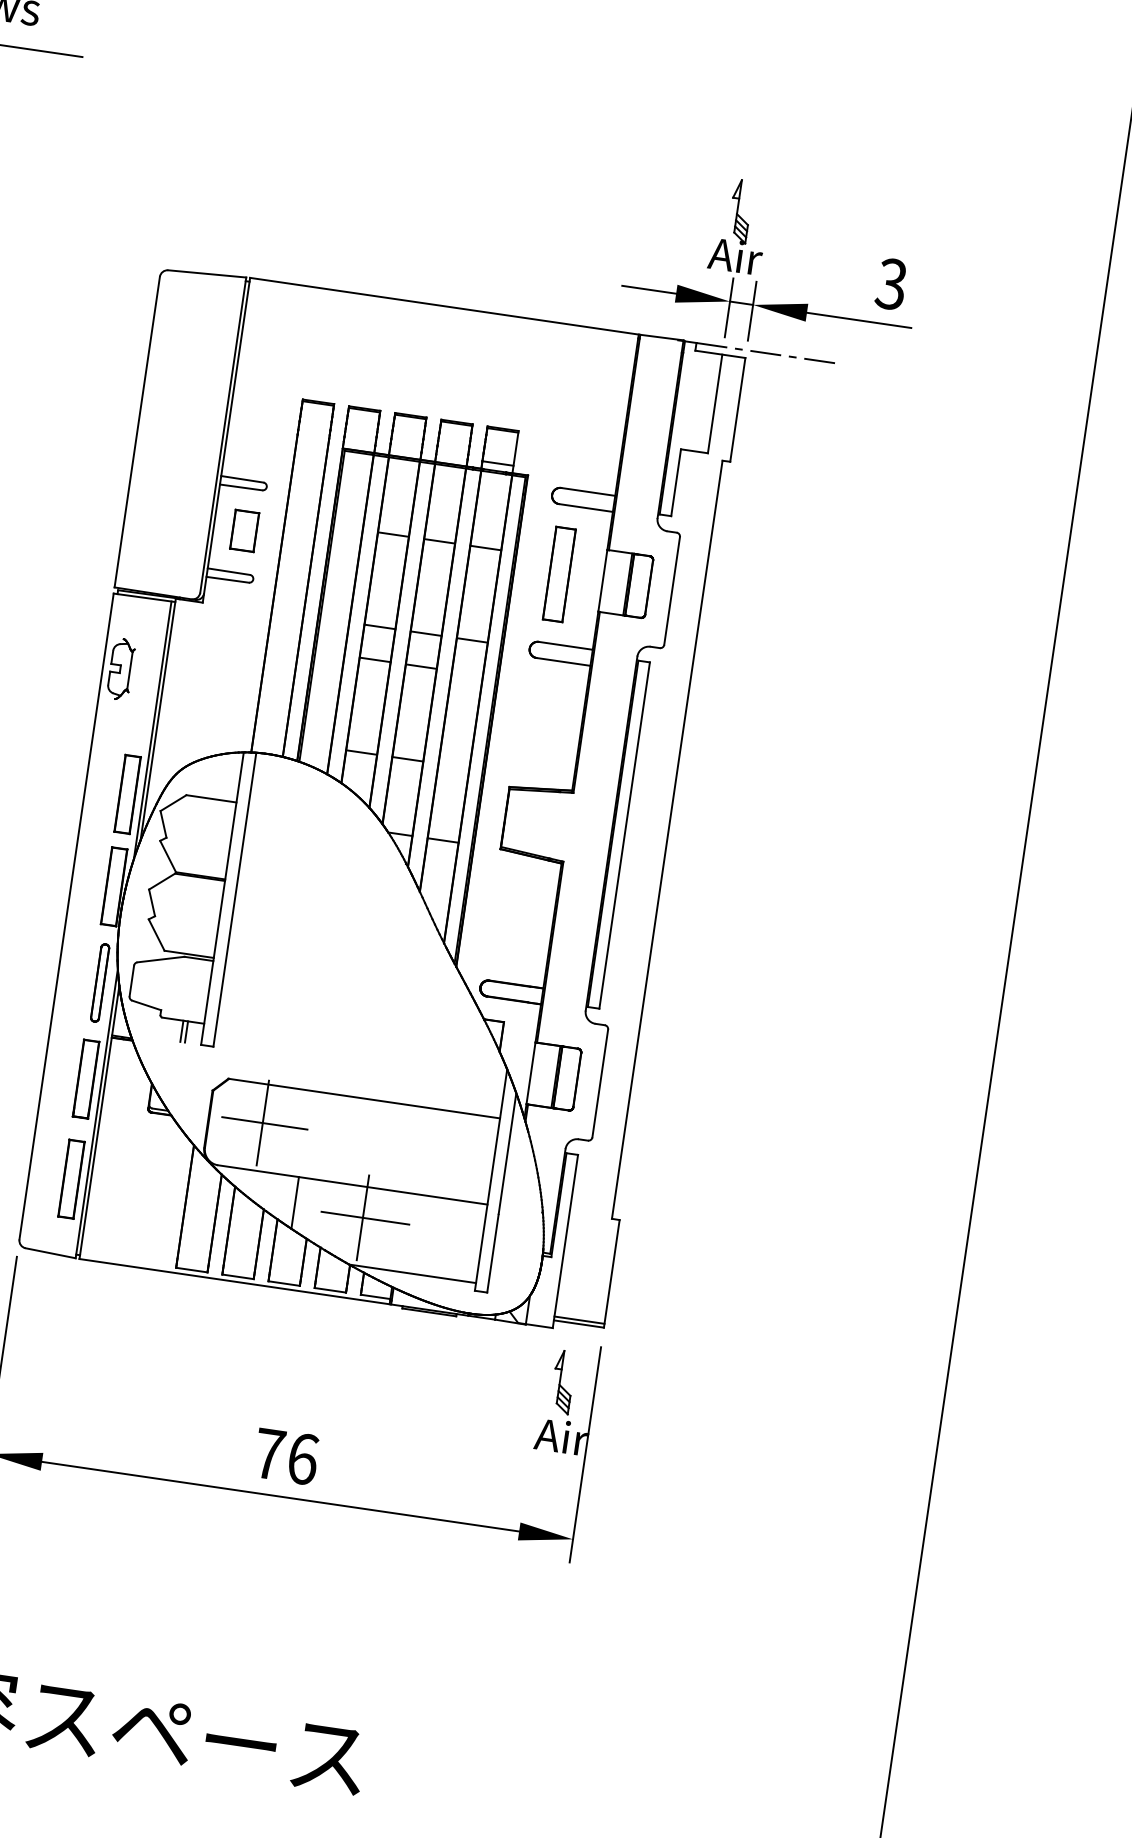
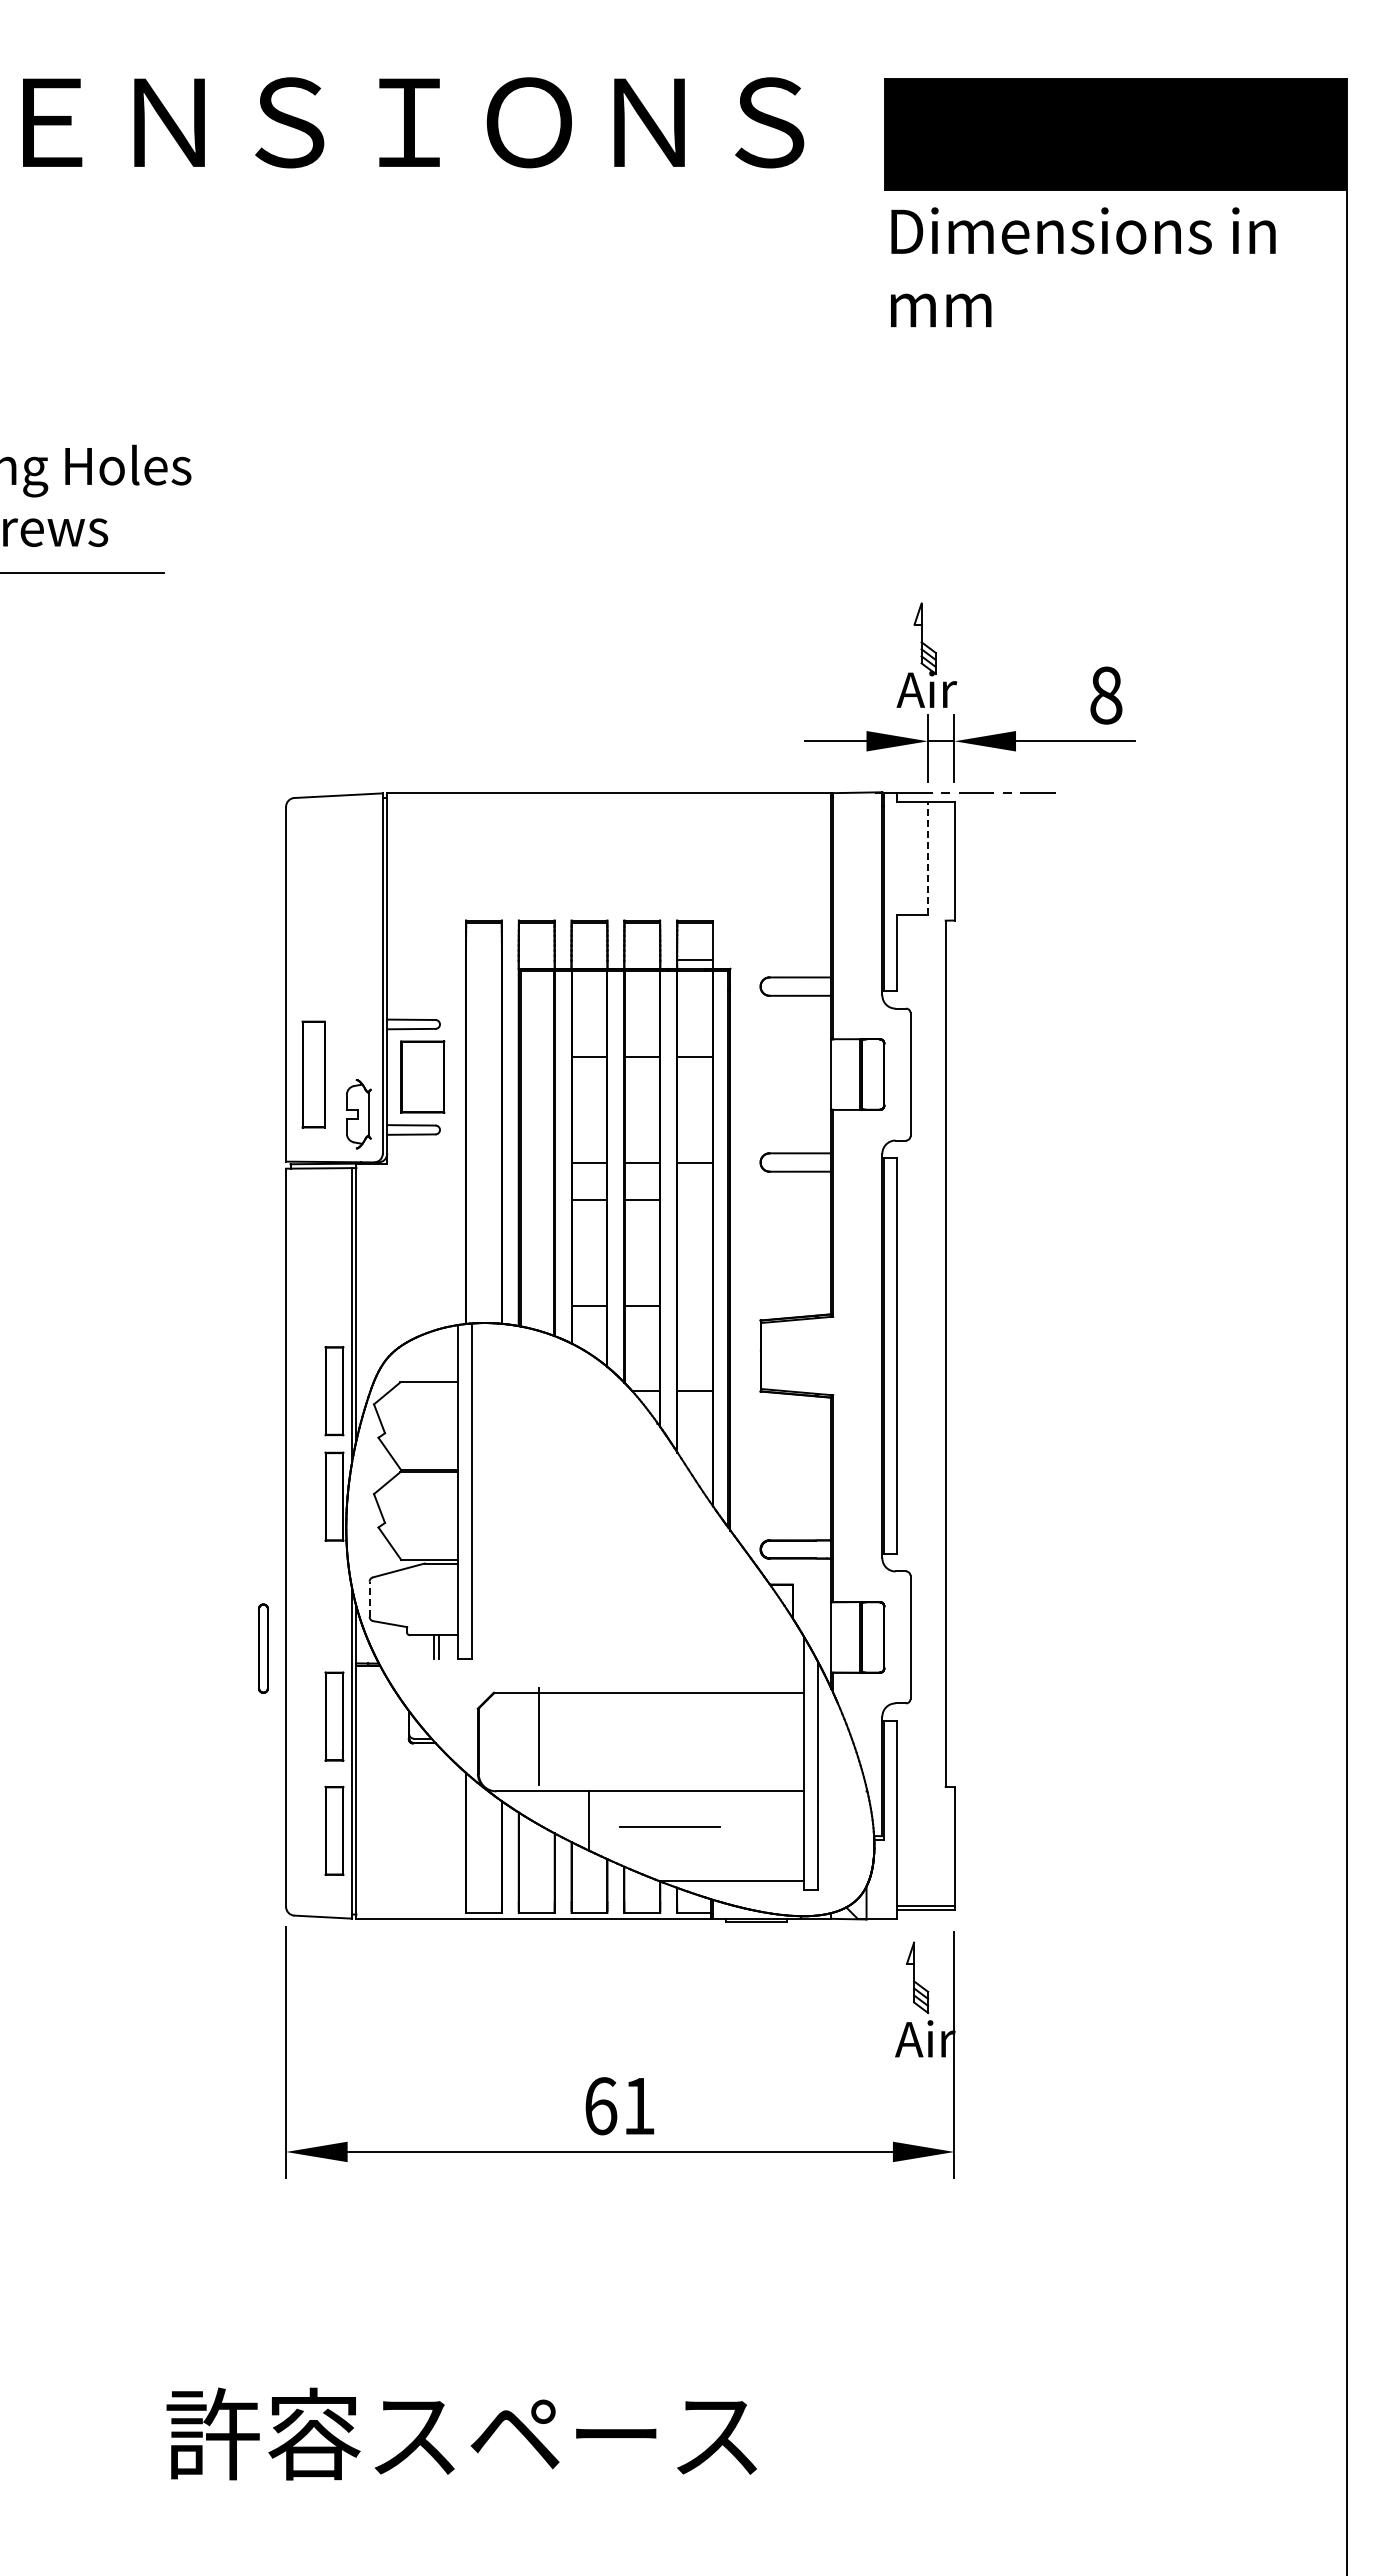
text: (891, 284) -> (1105, 695), 3 -> 8
line: (715, 403) -> (928, 857), solid -> dashed
part: (243, 531) -> (421, 1077), size x1.6
part: (559, 574) -> (313, 1074), moved
part: (120, 669) -> (358, 1114), moved
line: (131, 981) -> (369, 1599), solid -> dashed
part: (100, 982) -> (263, 1648), moved
line: (264, 1123) -> (541, 1736), removed
line: (362, 1217) -> (666, 1826), removed
text: (286, 1456) -> (620, 2106), 76 -> 61

